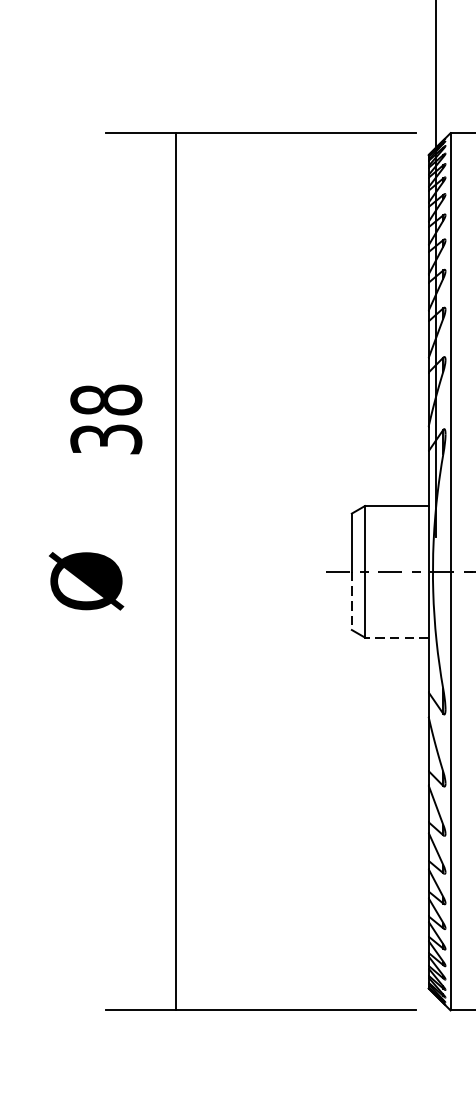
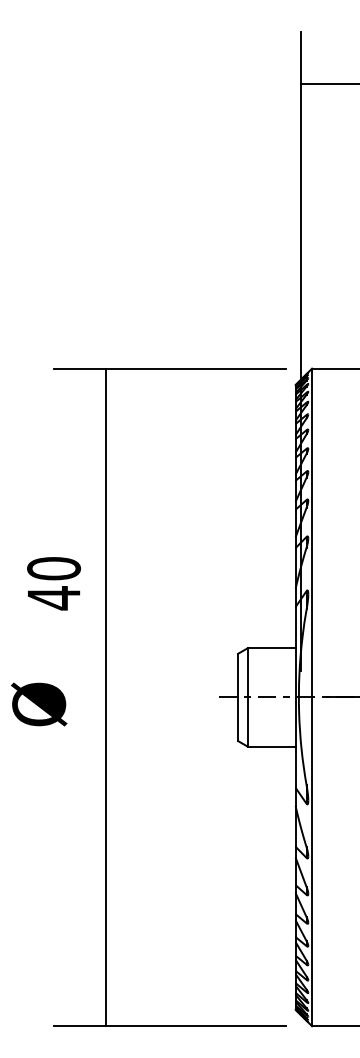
text: (106, 419) -> (54, 583), 38 -> 40
line: (352, 601) -> (238, 719), dashed -> solid
line: (396, 637) -> (271, 746), dashed -> solid

